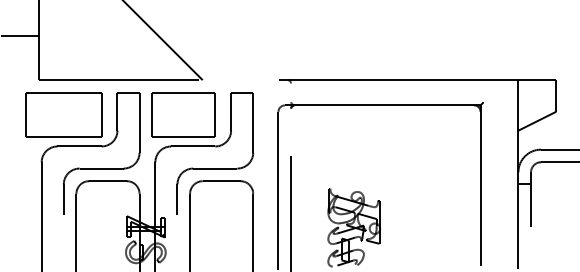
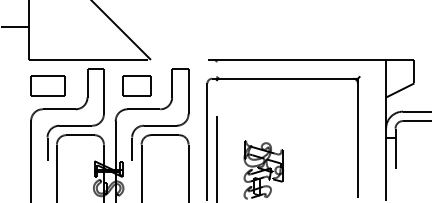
part: (63, 114) -> (47, 85), size x0.6
part: (183, 114) -> (136, 85), size x0.6

